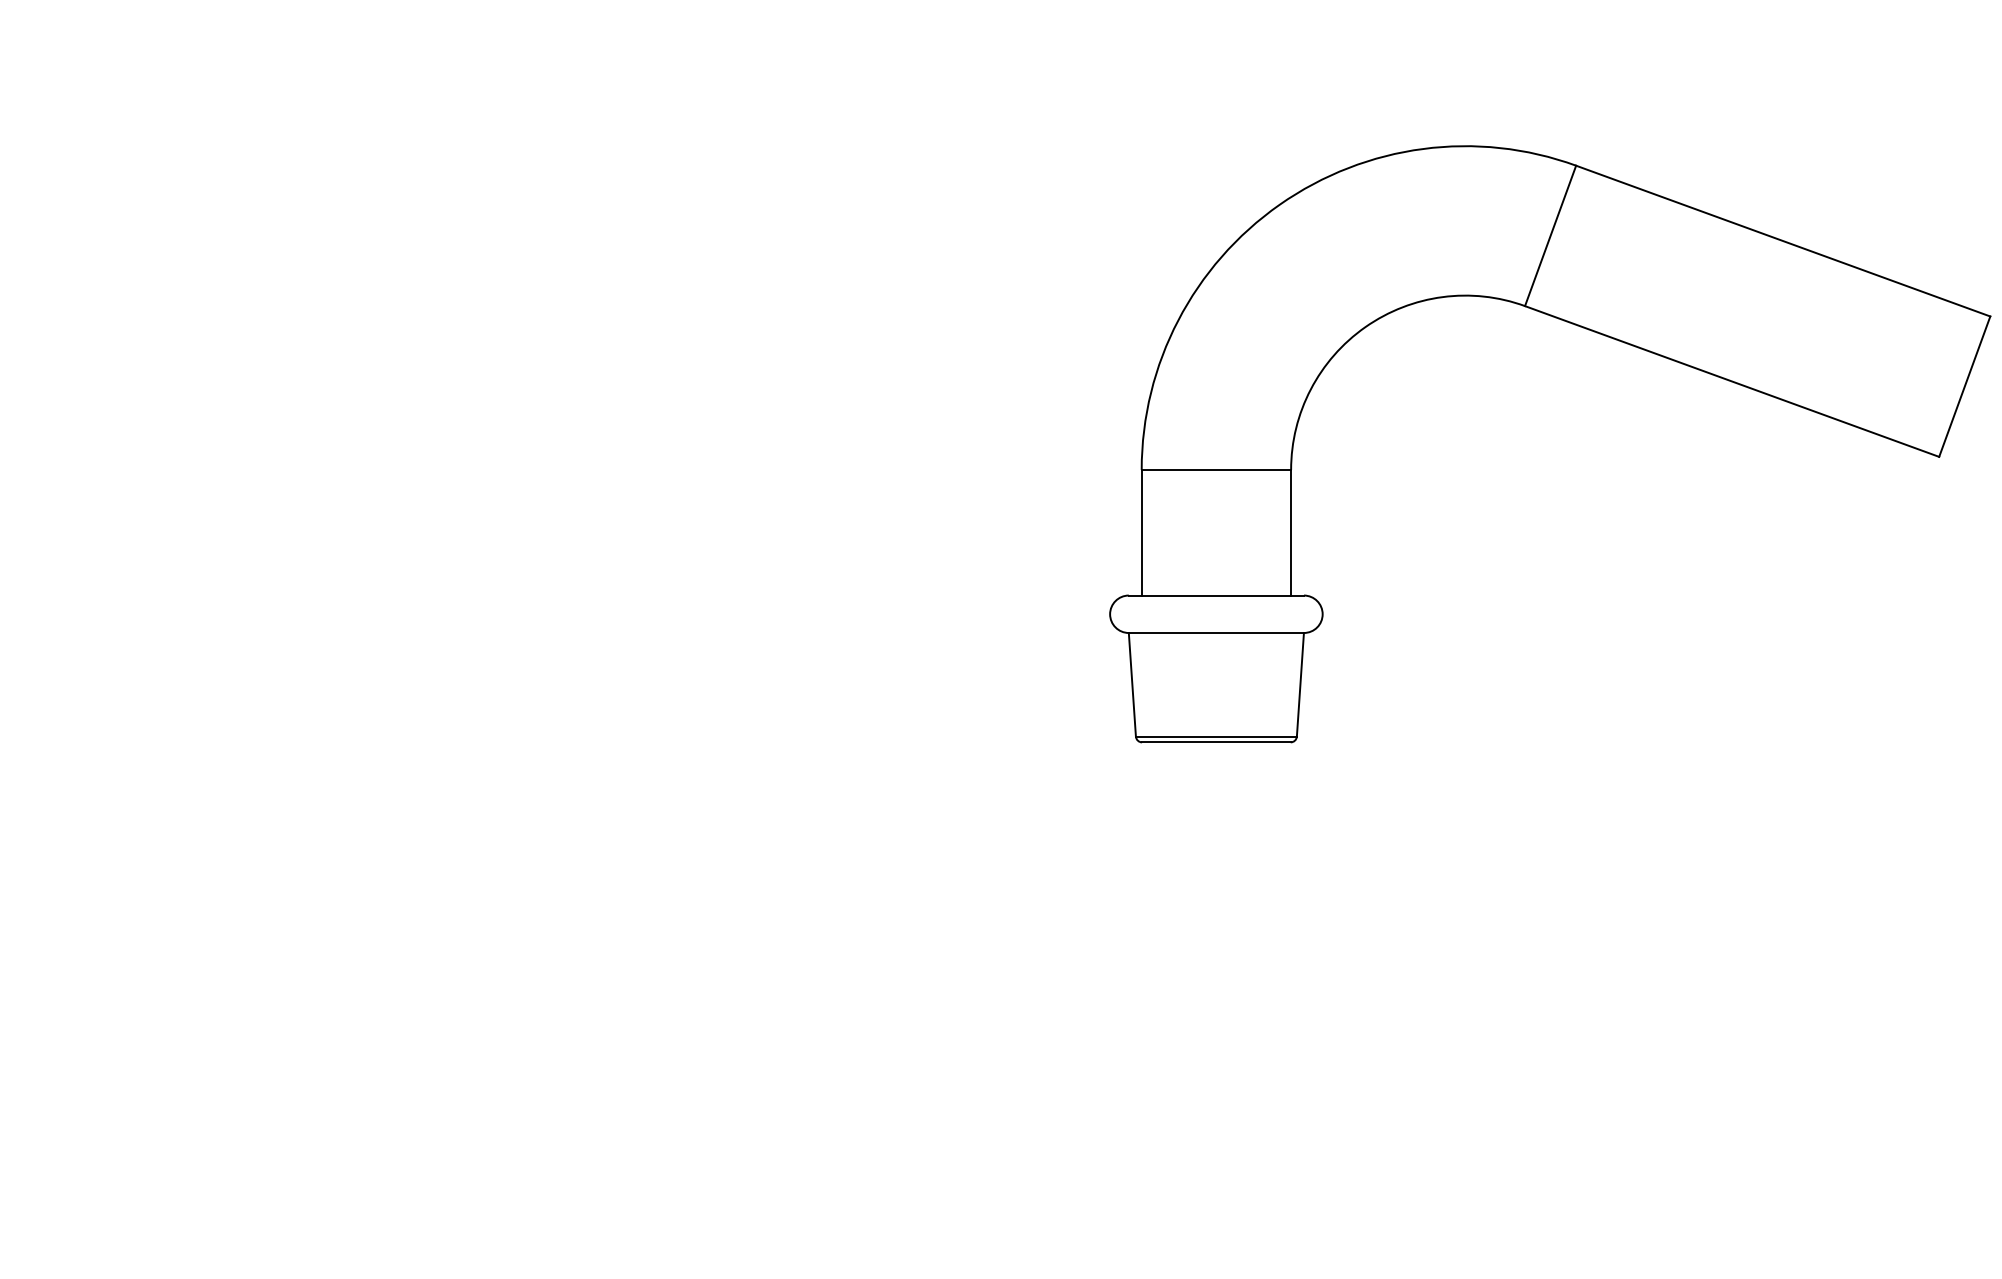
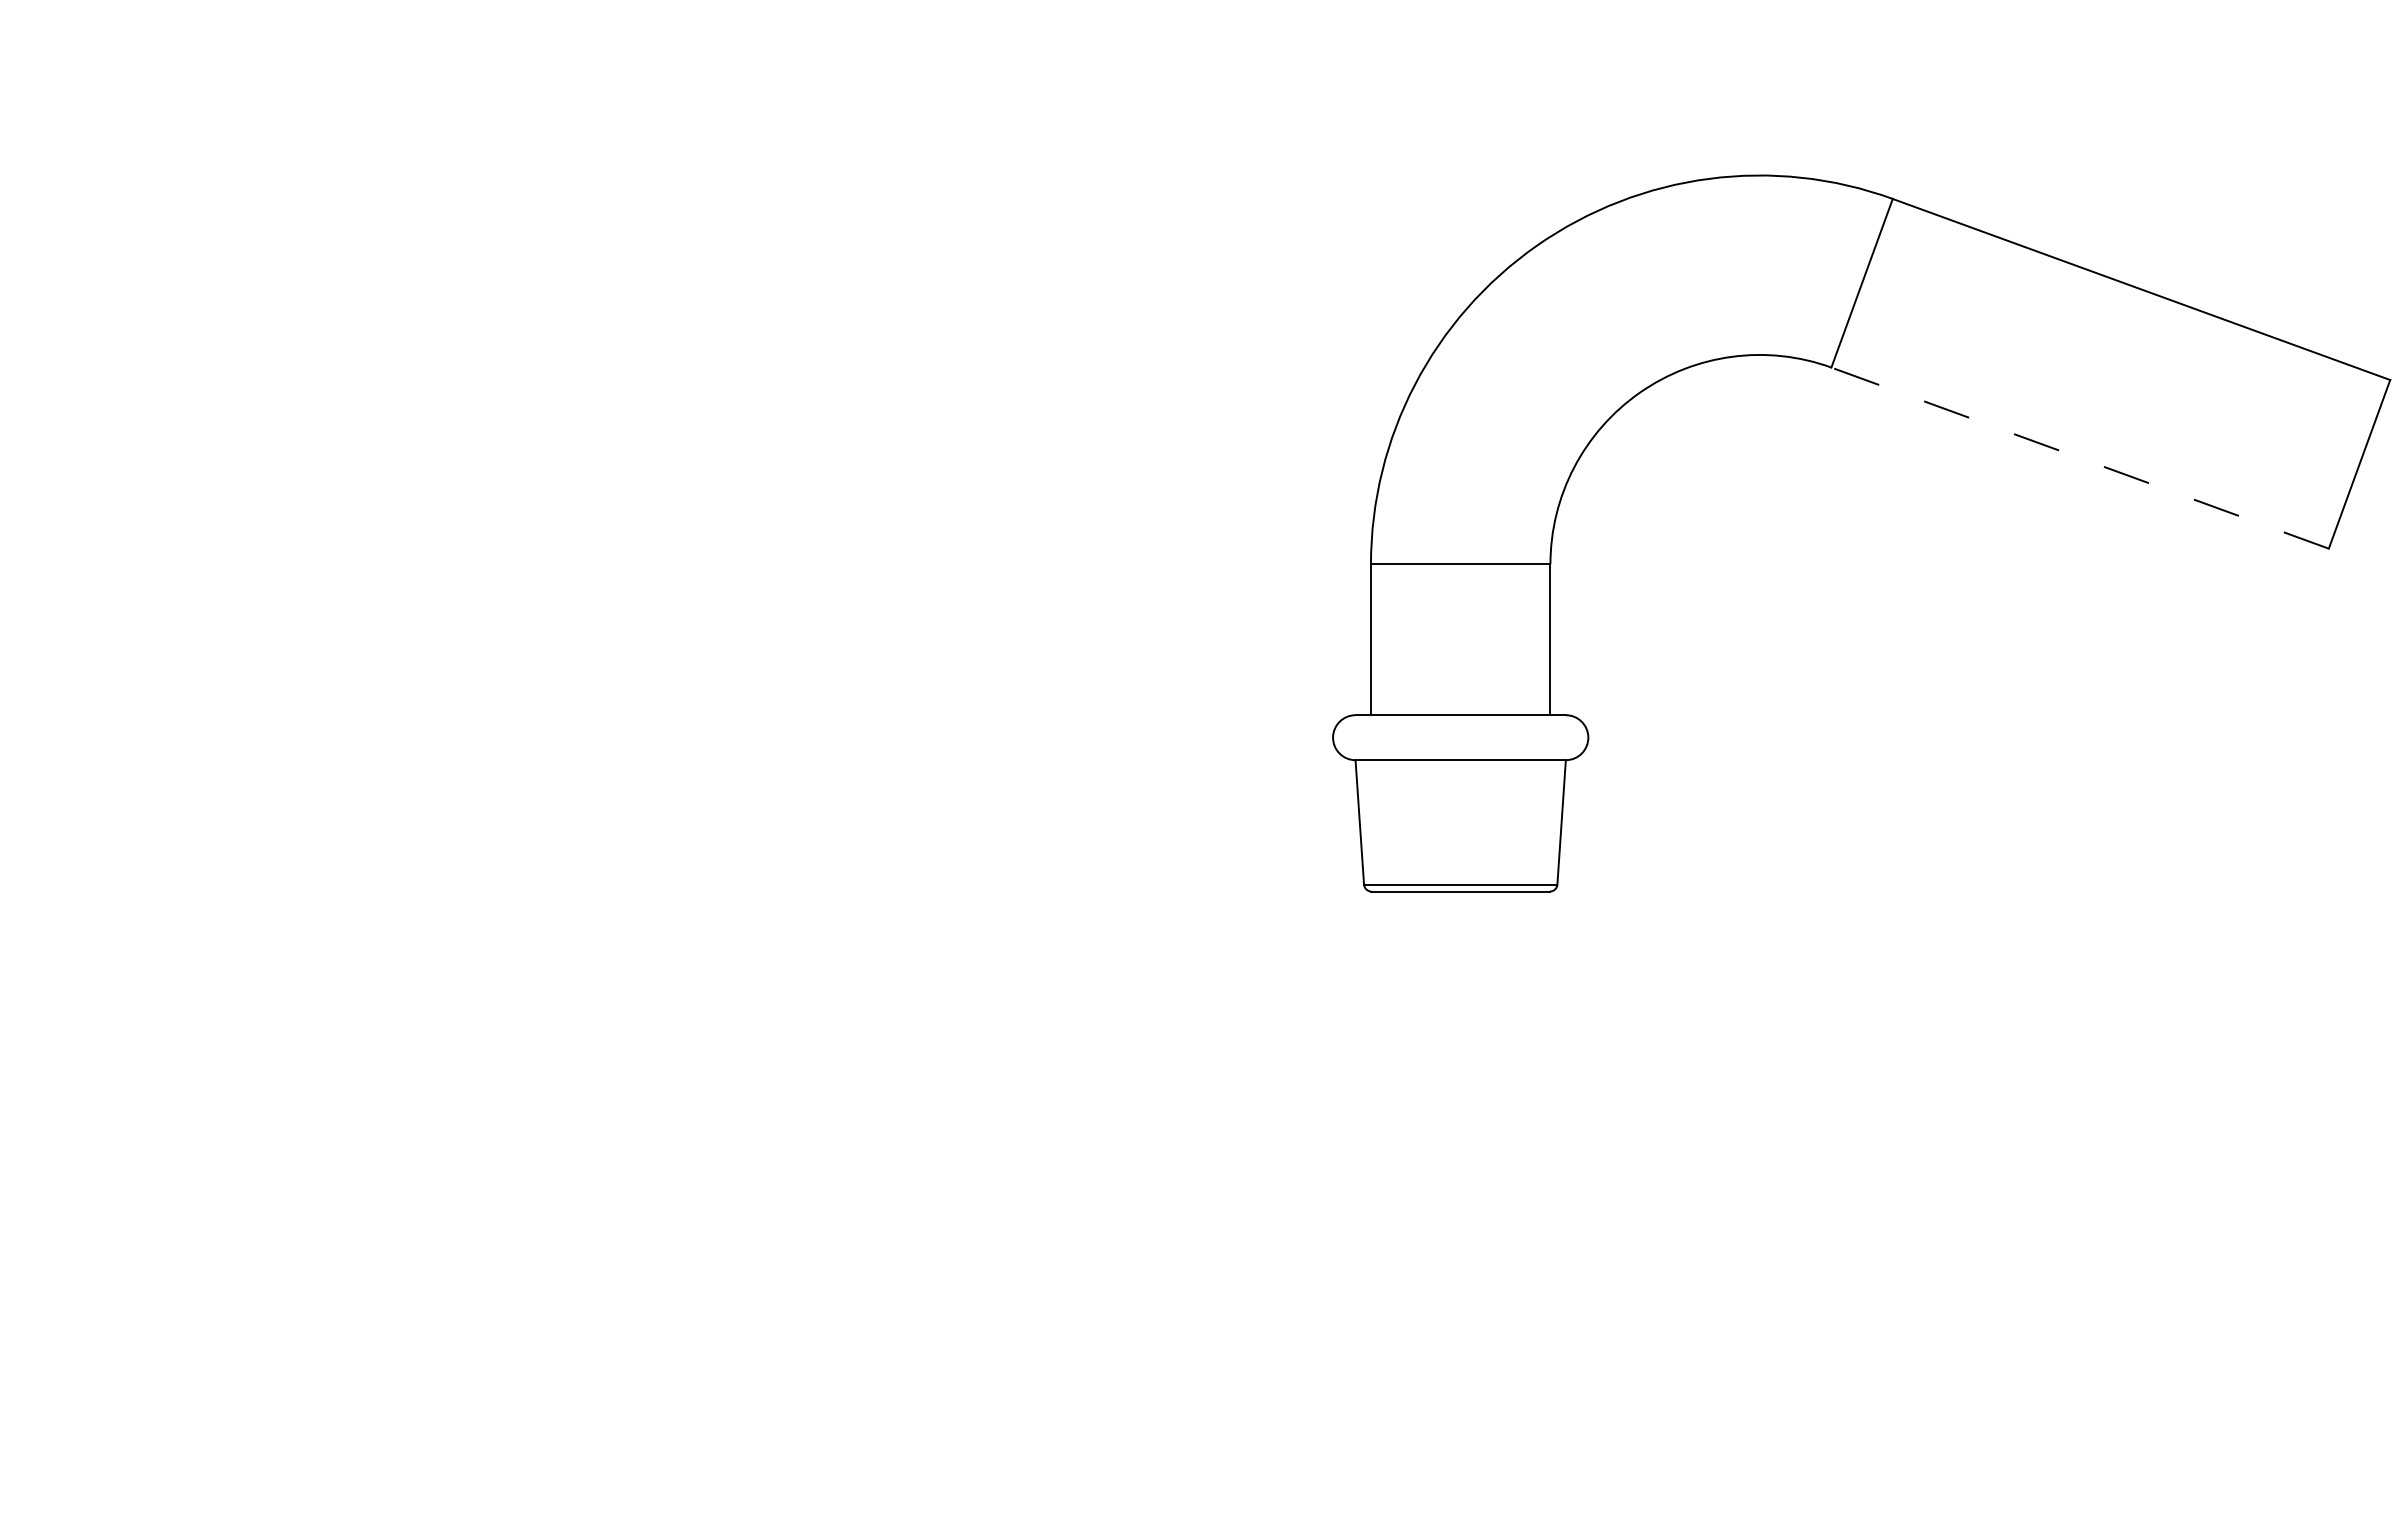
line: (1732, 381) -> (2080, 458), solid -> dashed

